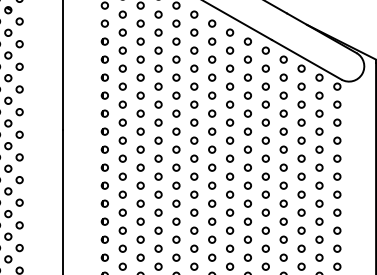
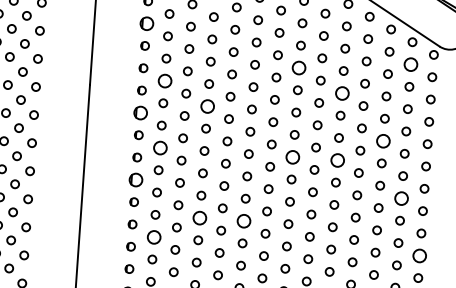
part: (104, 77) -> (146, 23), size x1.6
circle: (319, 95) -> (411, 64), size x1.6
circle: (230, 104) -> (299, 67), size x1.6
circle: (122, 122) -> (164, 80), size x1.6
circle: (265, 122) -> (341, 93), size x1.6
circle: (158, 140) -> (207, 106), size x1.6
part: (104, 149) -> (139, 112), size x1.6
circle: (301, 158) -> (383, 140), size x1.6
circle: (122, 176) -> (159, 147), size x1.6
circle: (230, 176) -> (293, 156), size x1.6
circle: (265, 176) -> (337, 160), size x1.6
part: (104, 203) -> (135, 179), size x1.6
circle: (319, 203) -> (401, 198), size x1.6
circle: (158, 230) -> (199, 217), size x1.6
circle: (194, 230) -> (244, 220), size x1.6
circle: (122, 248) -> (153, 236), size x1.6
circle: (337, 248) -> (420, 255), size x1.6

